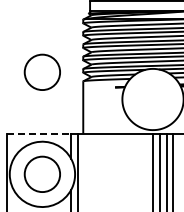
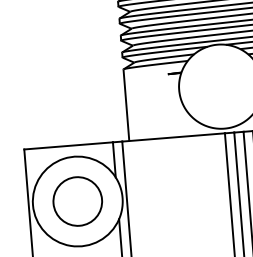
circle: (41, 71) -> (65, 60), removed
line: (39, 133) -> (69, 145), dashed -> solid

